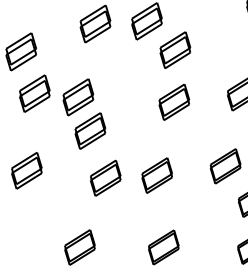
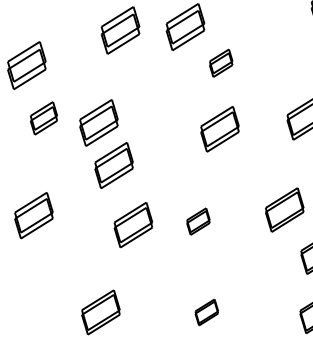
part: (174, 49) -> (220, 62), size x0.6
part: (34, 93) -> (43, 118), size x0.7
part: (157, 175) -> (198, 221), size x0.6
part: (163, 247) -> (206, 312), size x0.6

